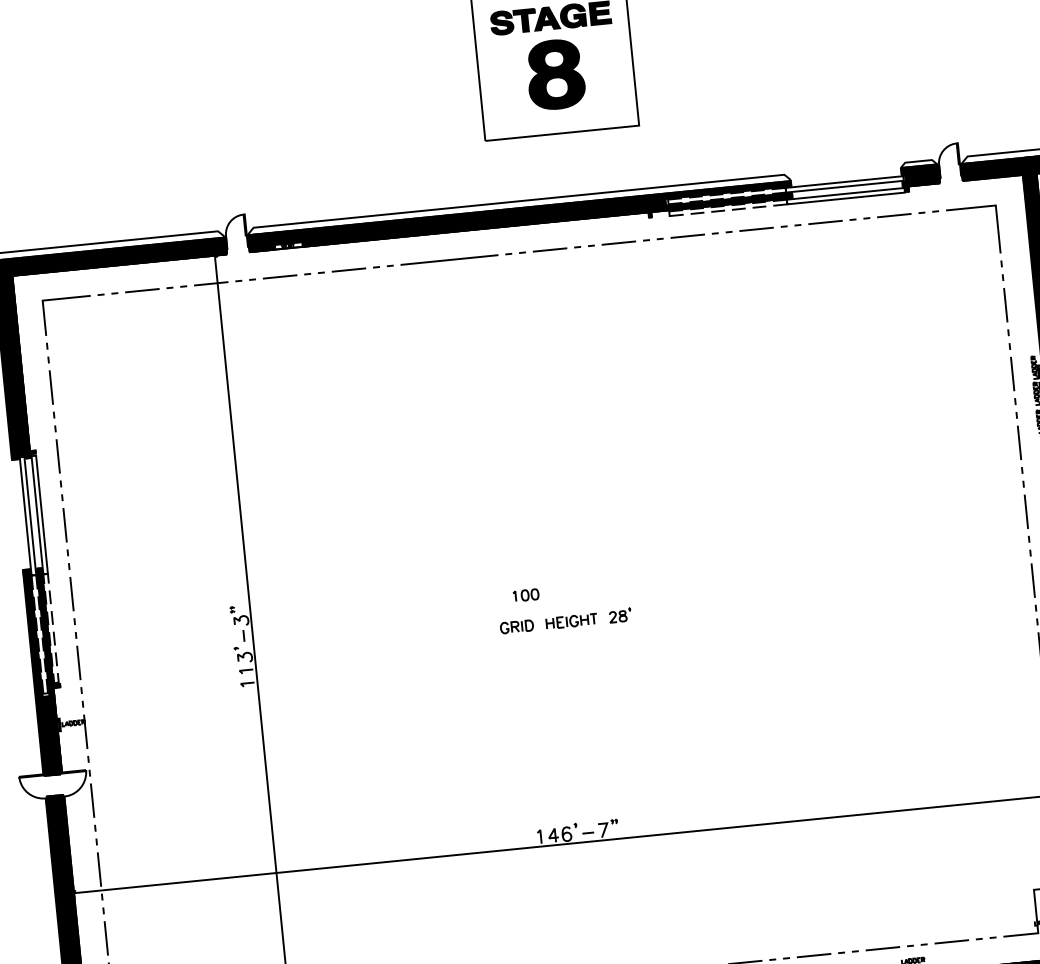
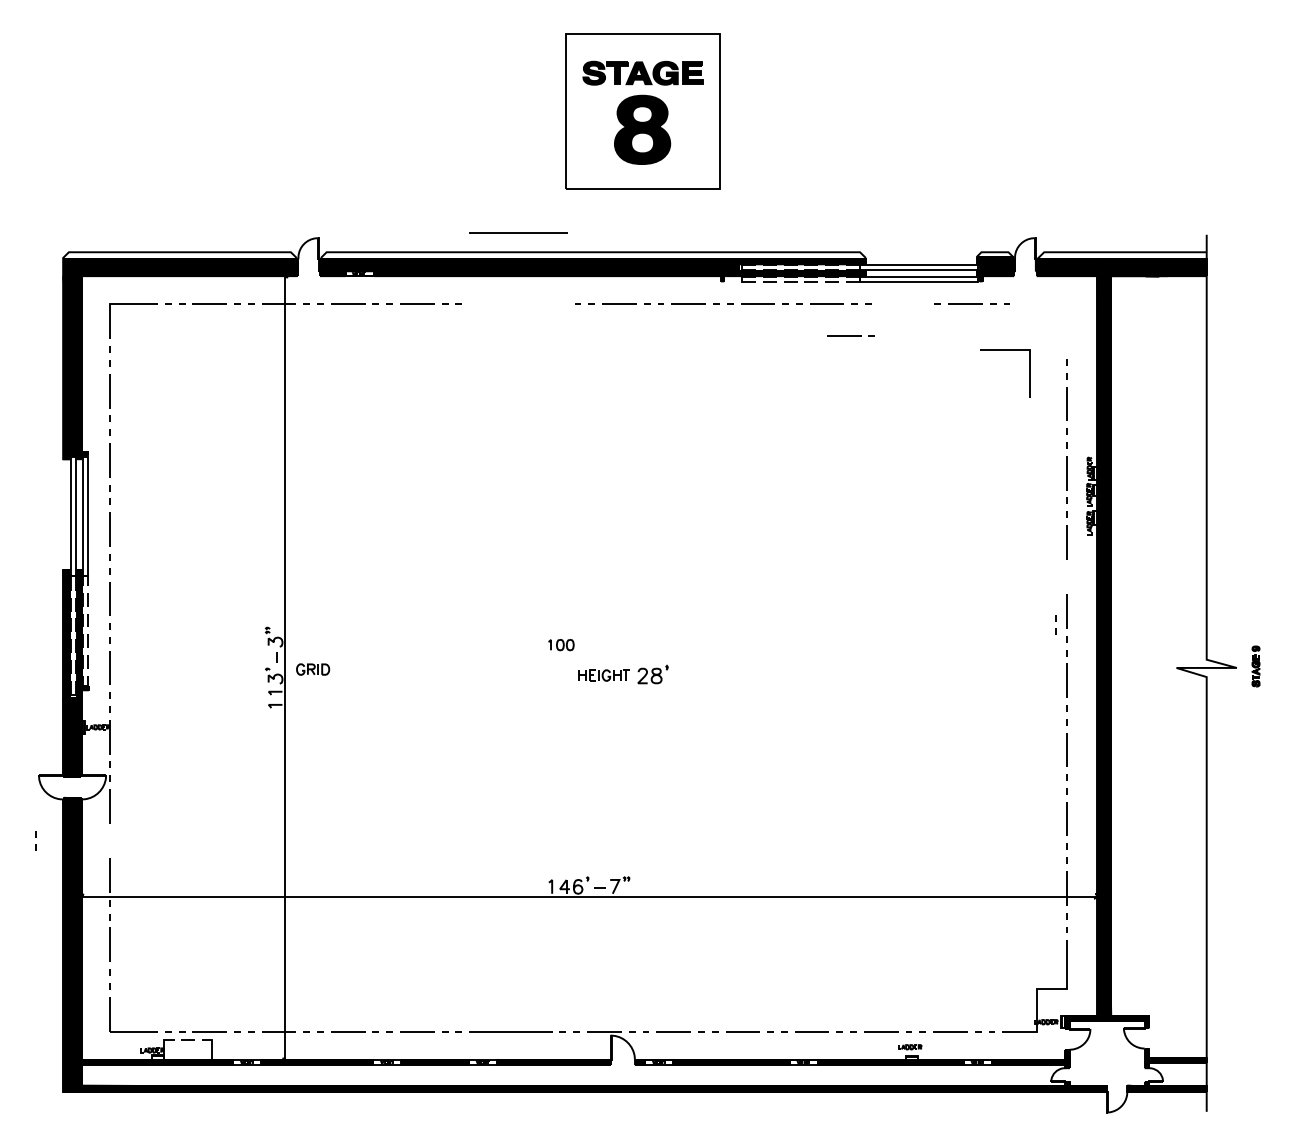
line: (971, 208) -> (1005, 350), moved
line: (831, 221) -> (850, 335), moved
line: (449, 259) -> (518, 232), moved
line: (1021, 473) -> (1055, 621), moved
part: (619, 615) -> (652, 674), size x1.4
part: (517, 626) -> (313, 669), moved
line: (95, 831) -> (35, 837), moved

